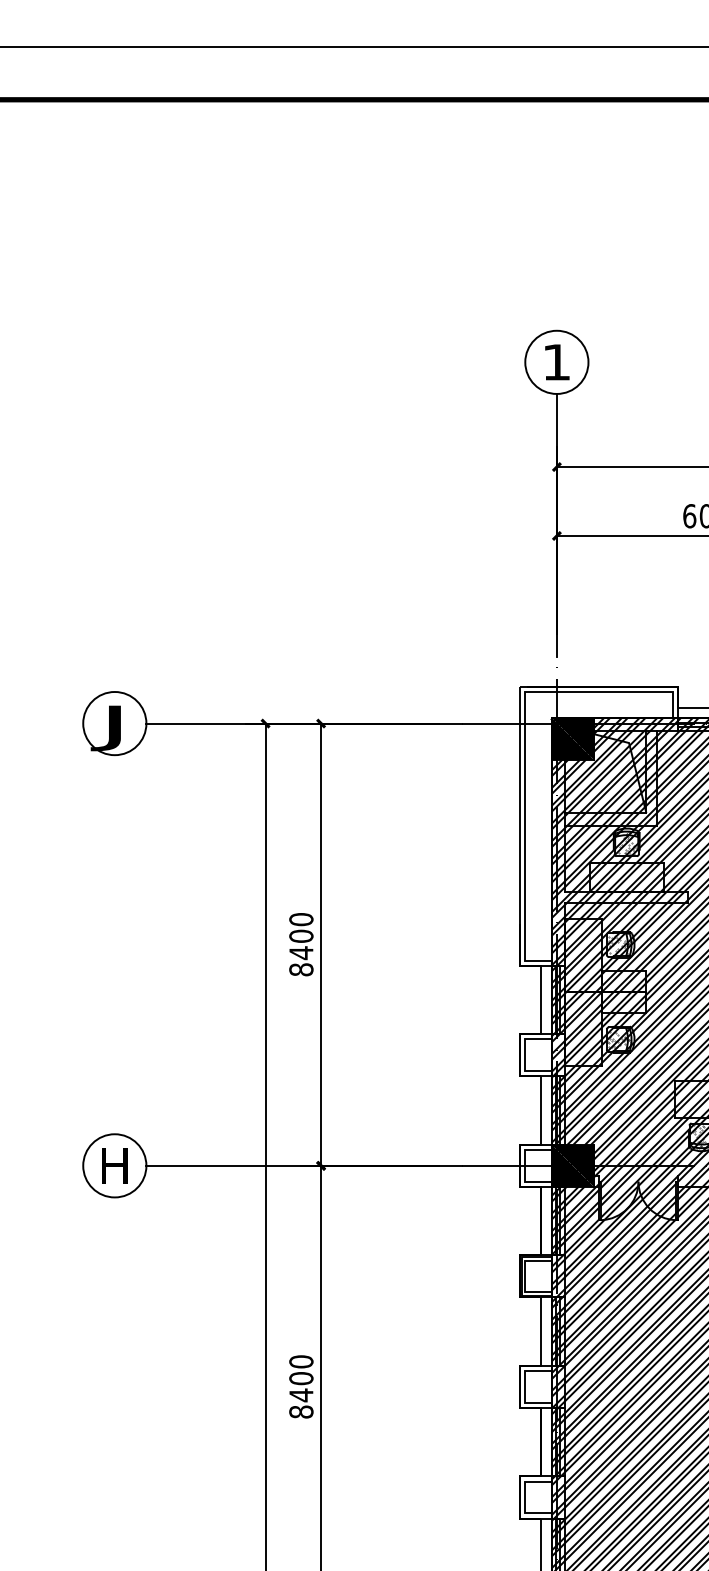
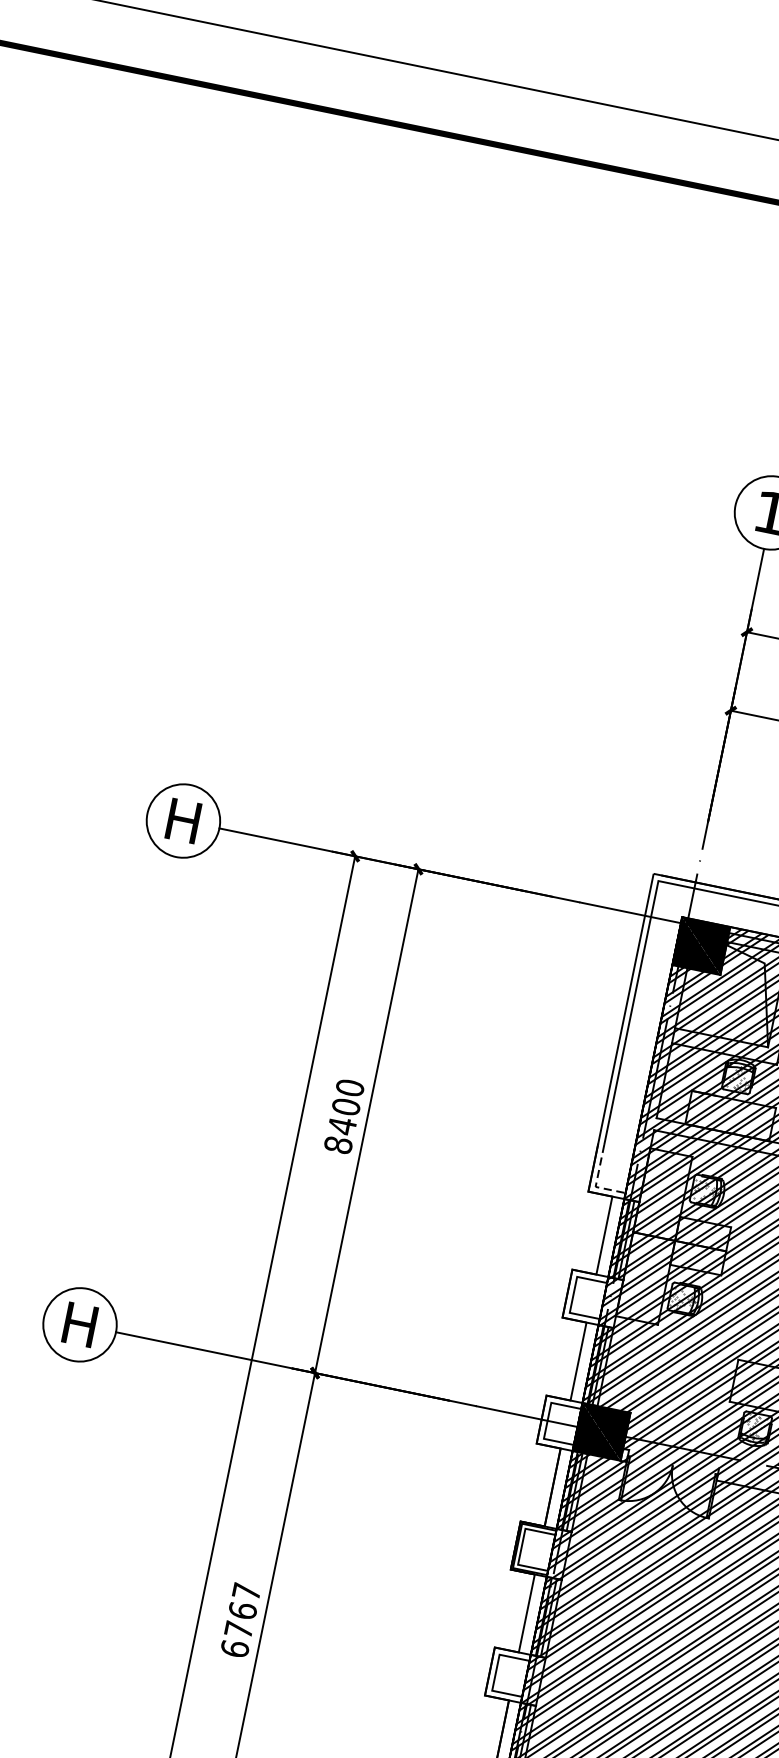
text: (108, 728) -> (175, 825), J -> H
line: (525, 956) -> (596, 1182), solid -> dashed
text: (301, 1386) -> (241, 1619), 8400 -> 6767

